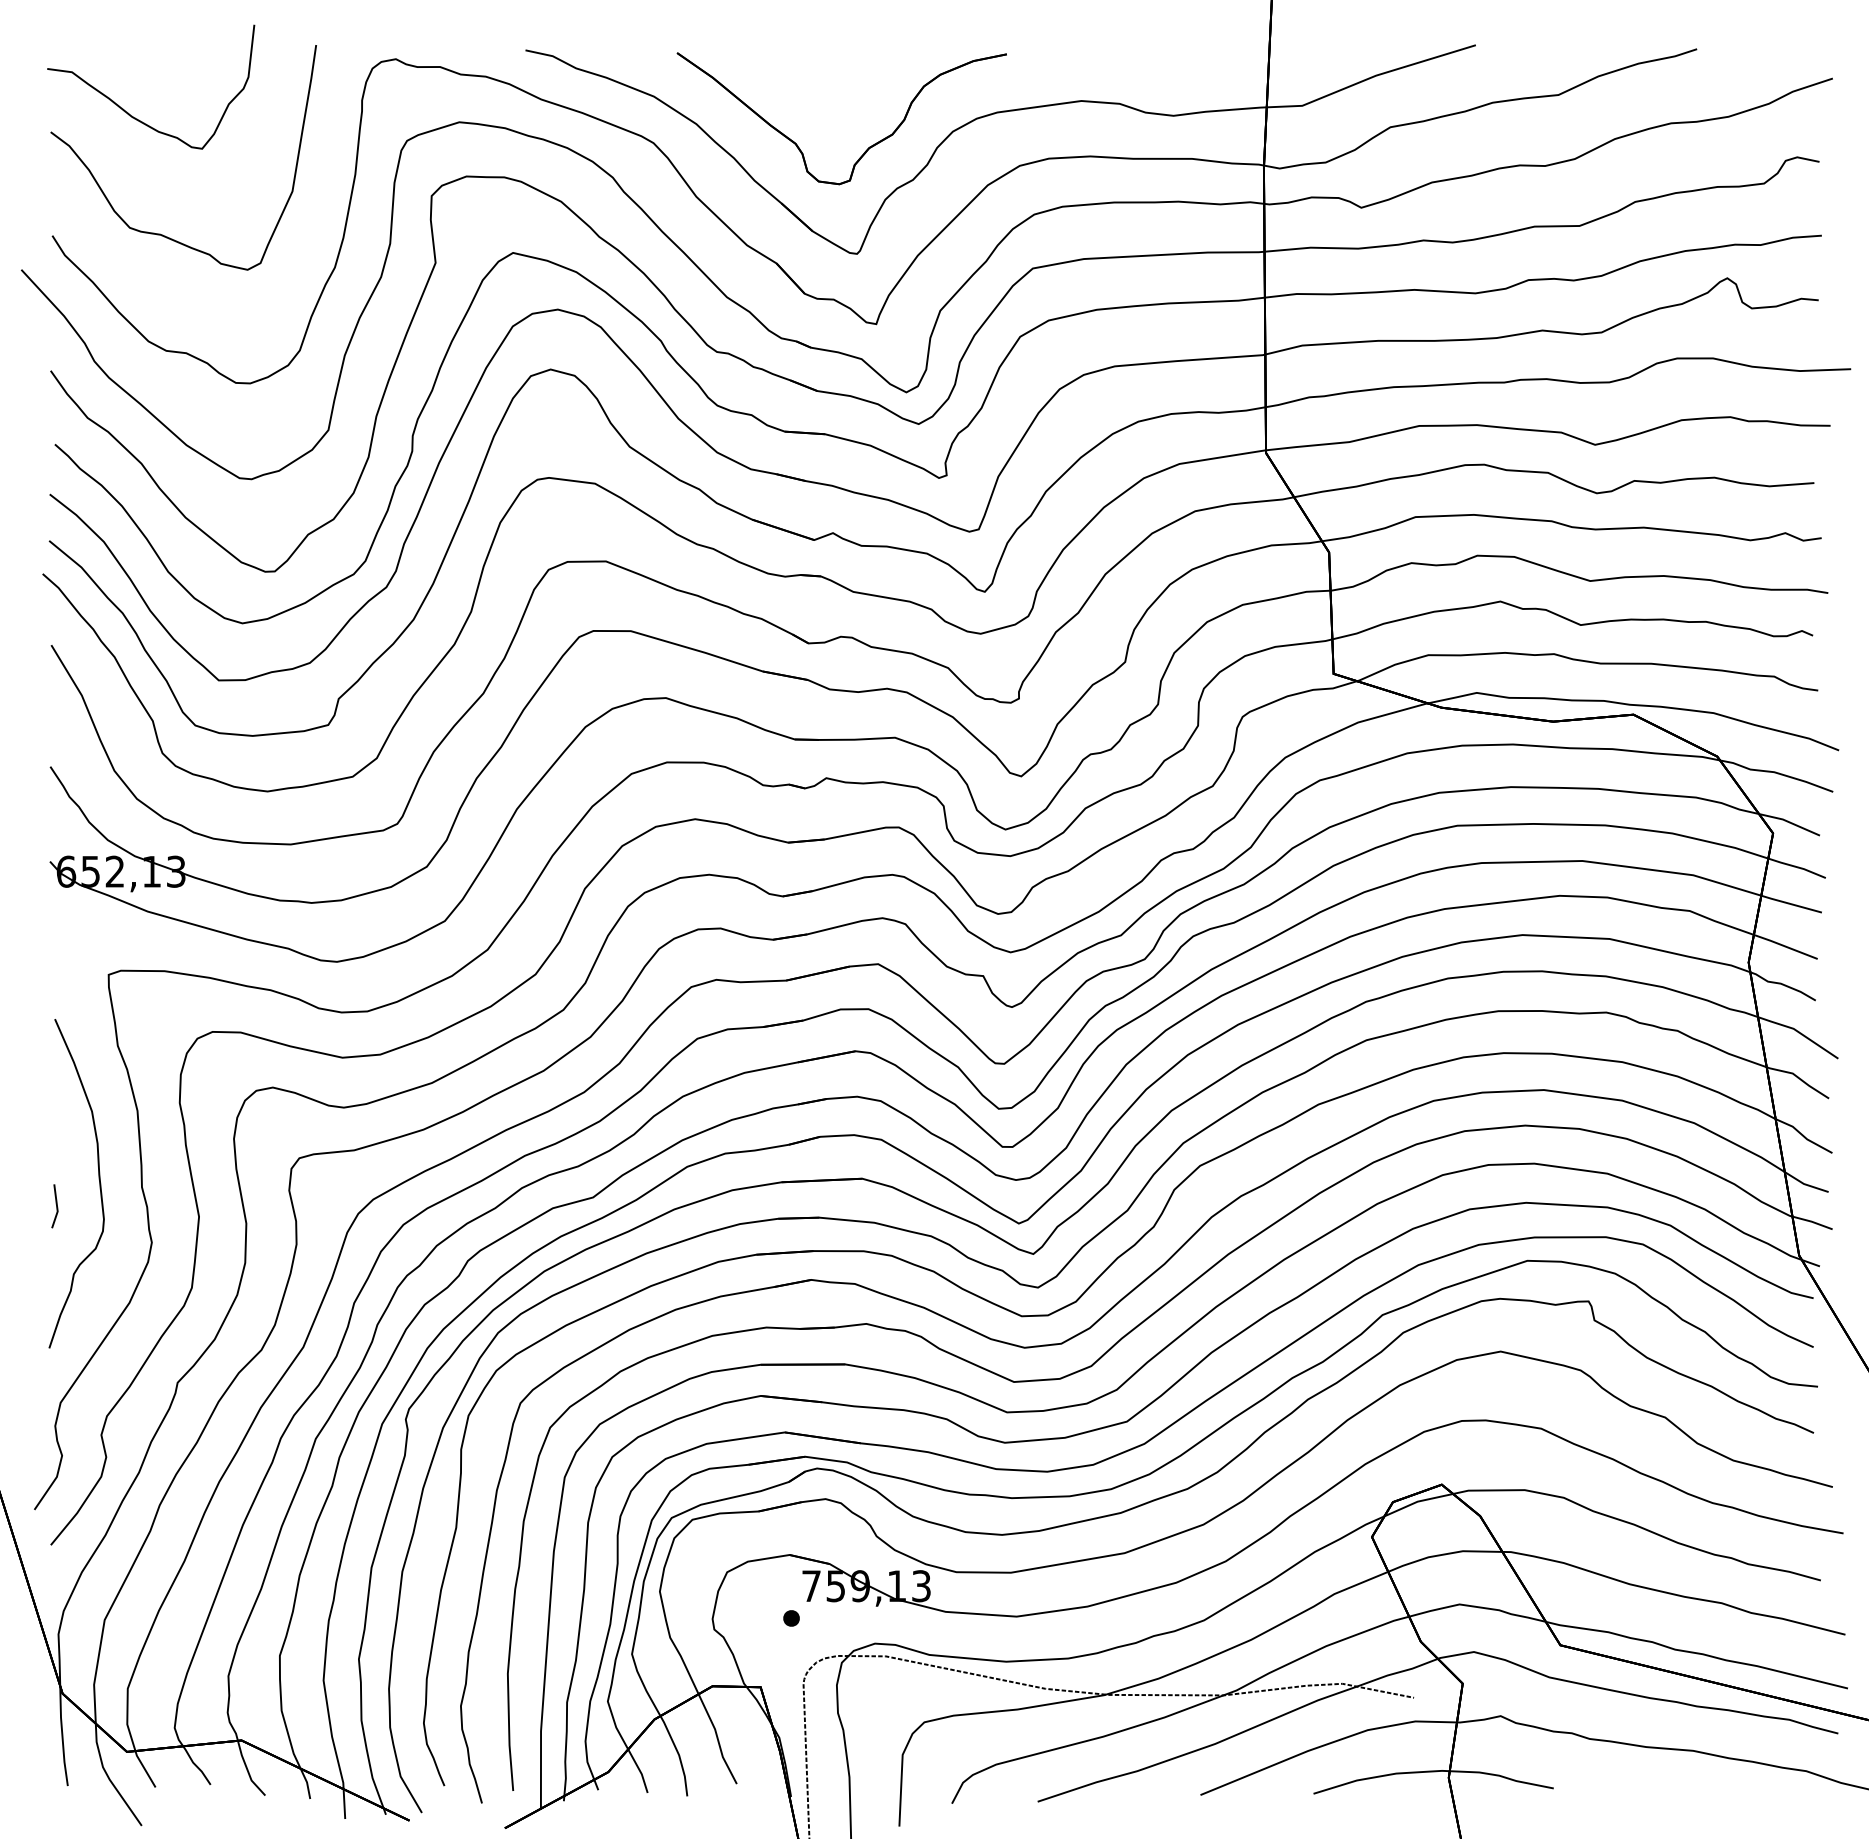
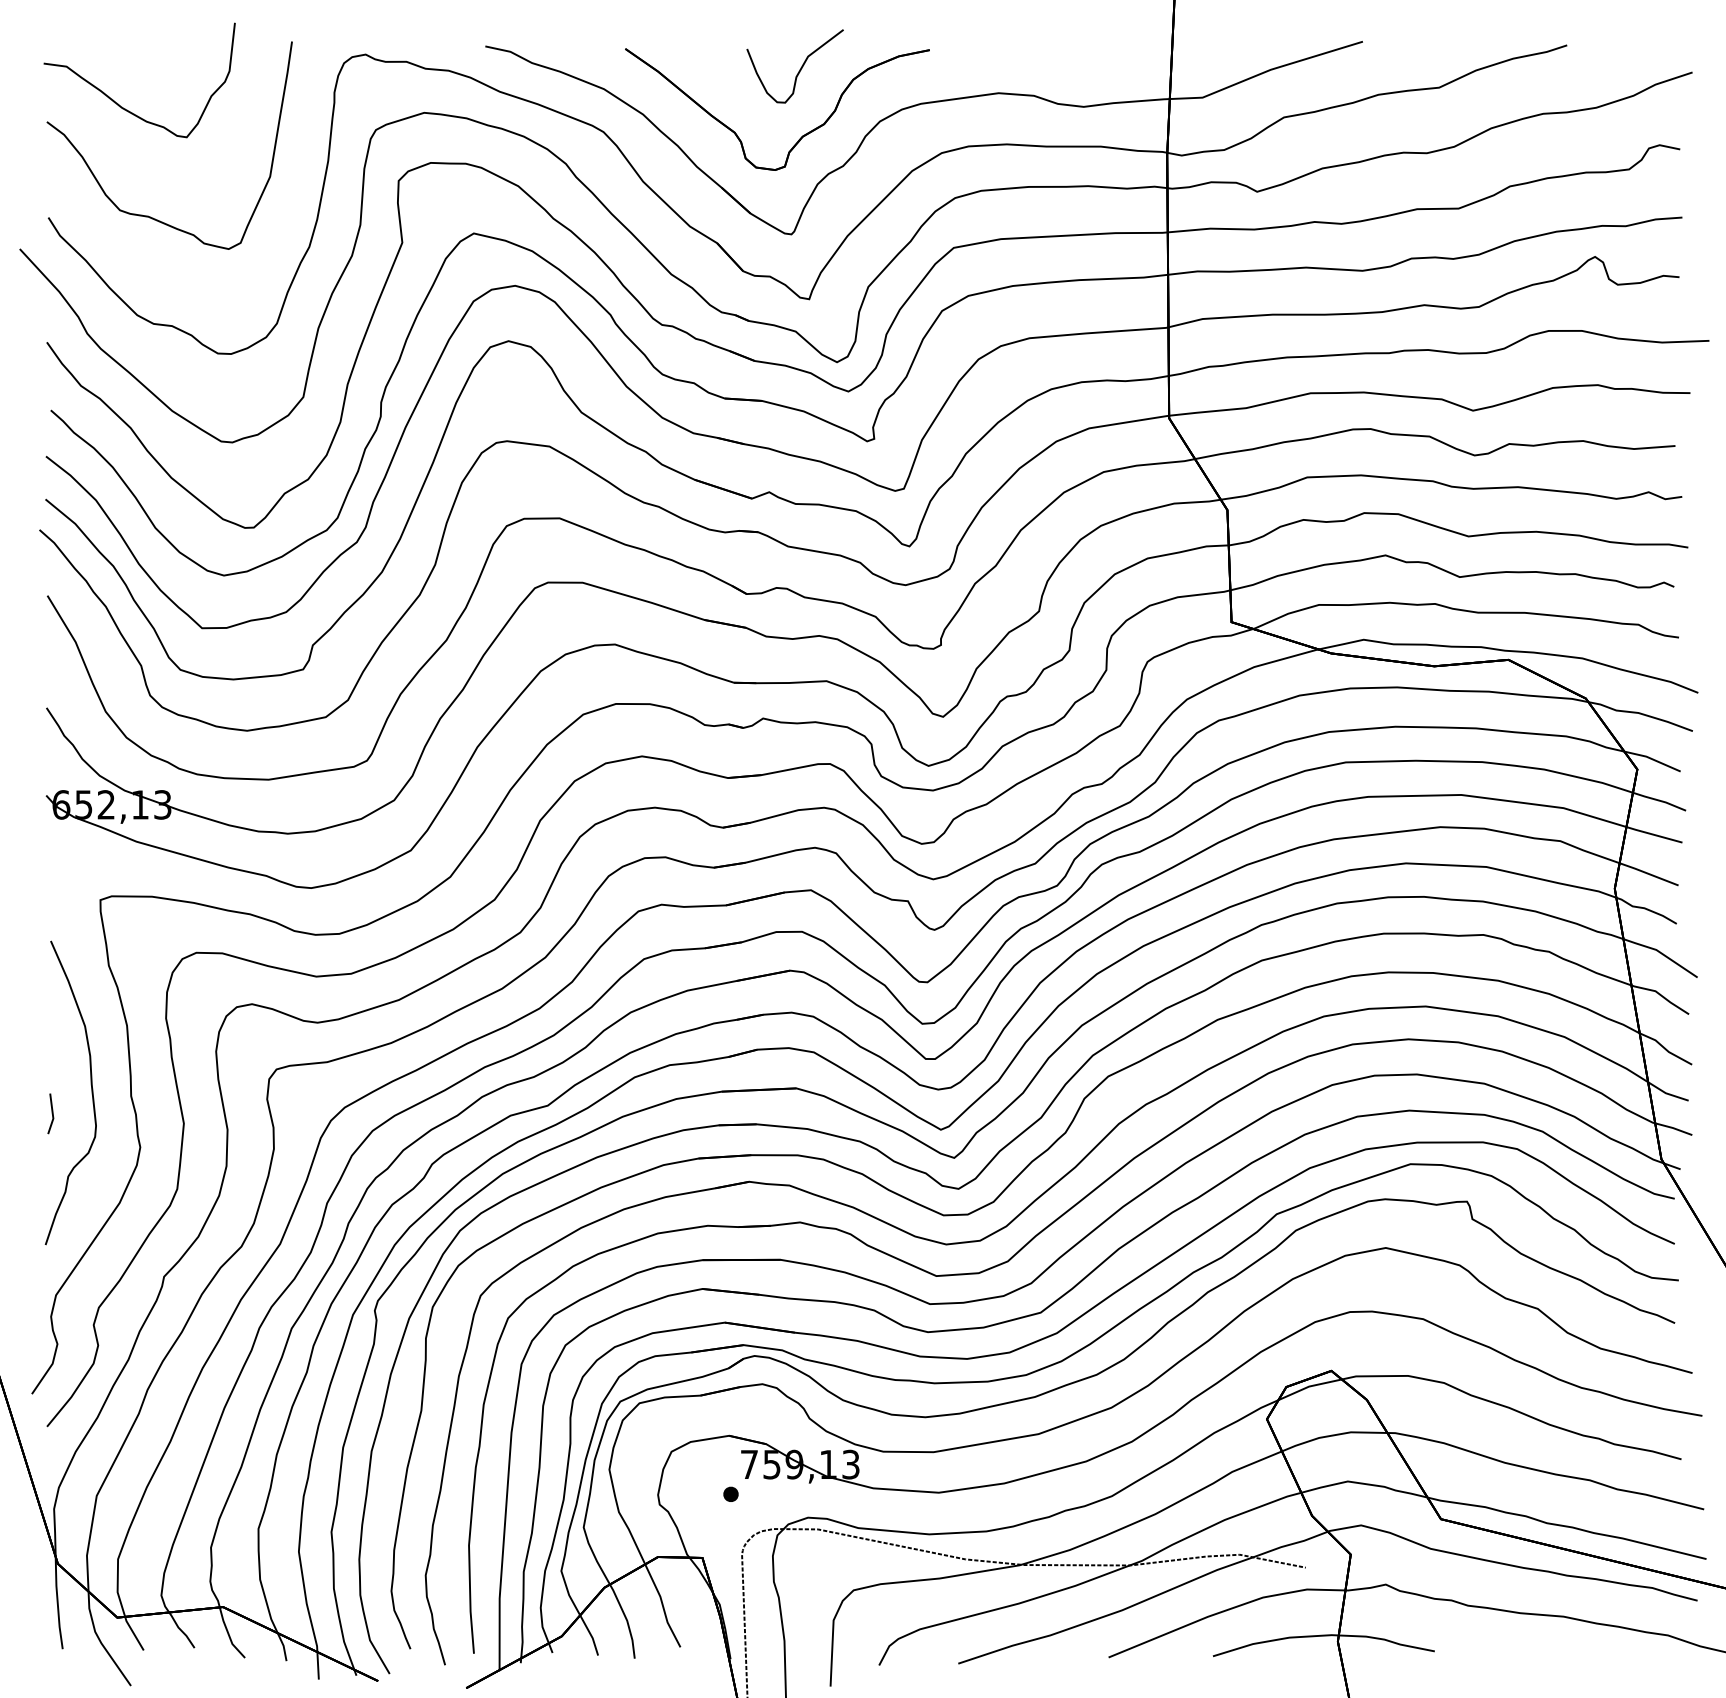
curve: (866, 74) -> (800, 68), added

